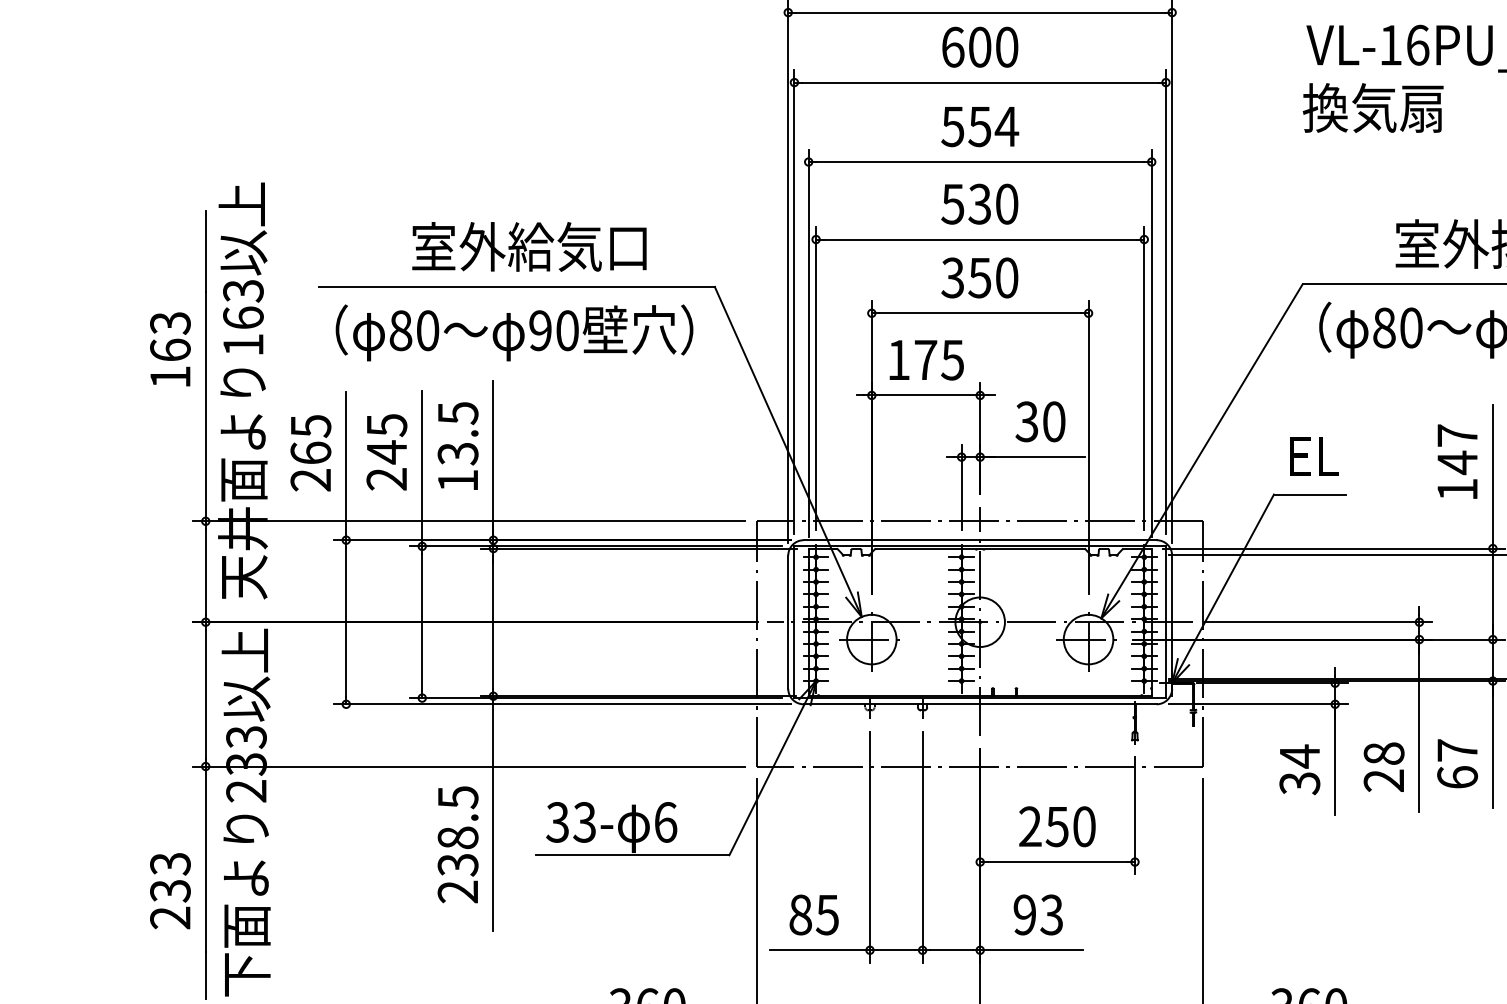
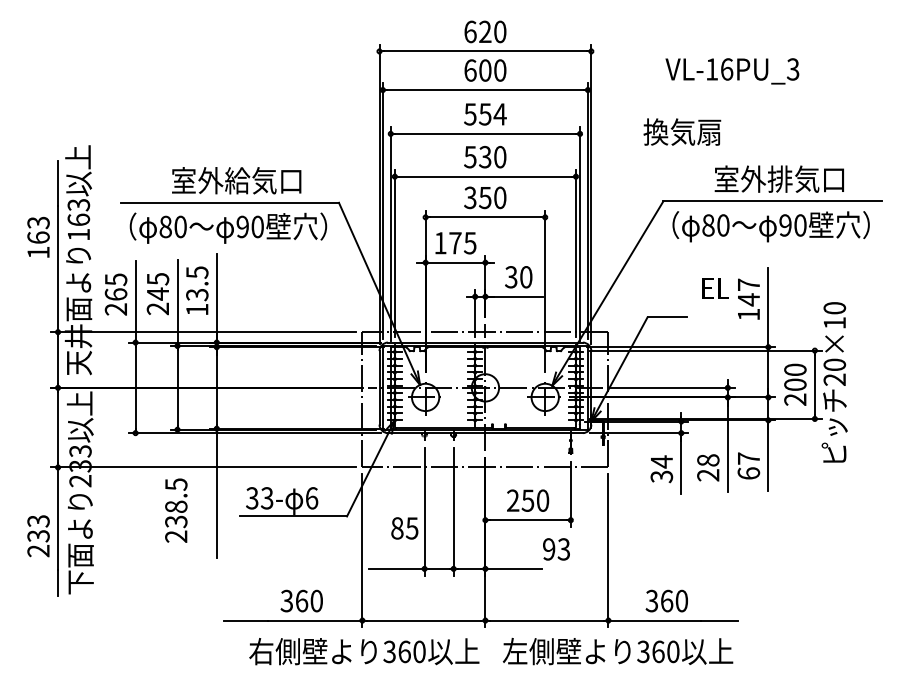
text: (1373, 106) -> (682, 131), moved
text: (1313, 456) -> (715, 288), moved
text: (458, 844) -> (176, 510), moved
text: (813, 915) -> (404, 528), moved
text: (1038, 915) -> (556, 549), moved

